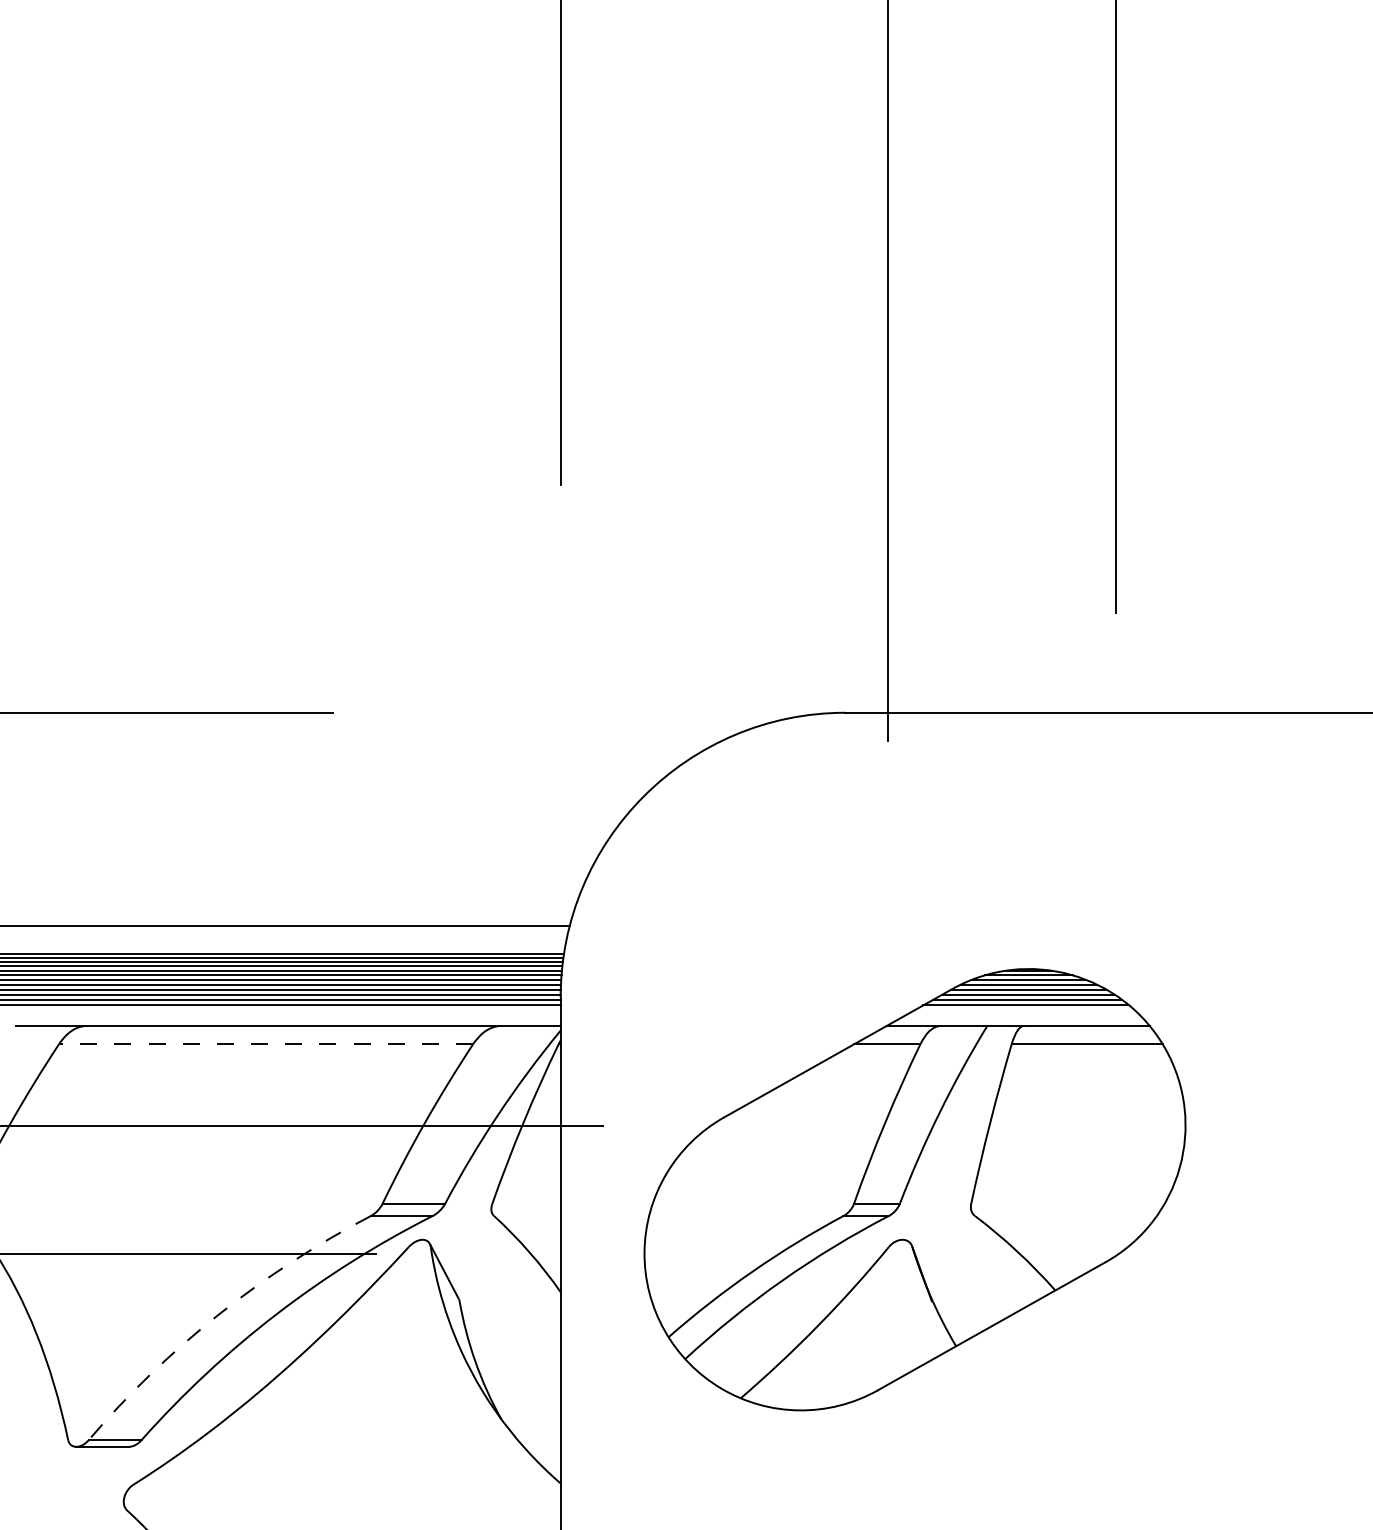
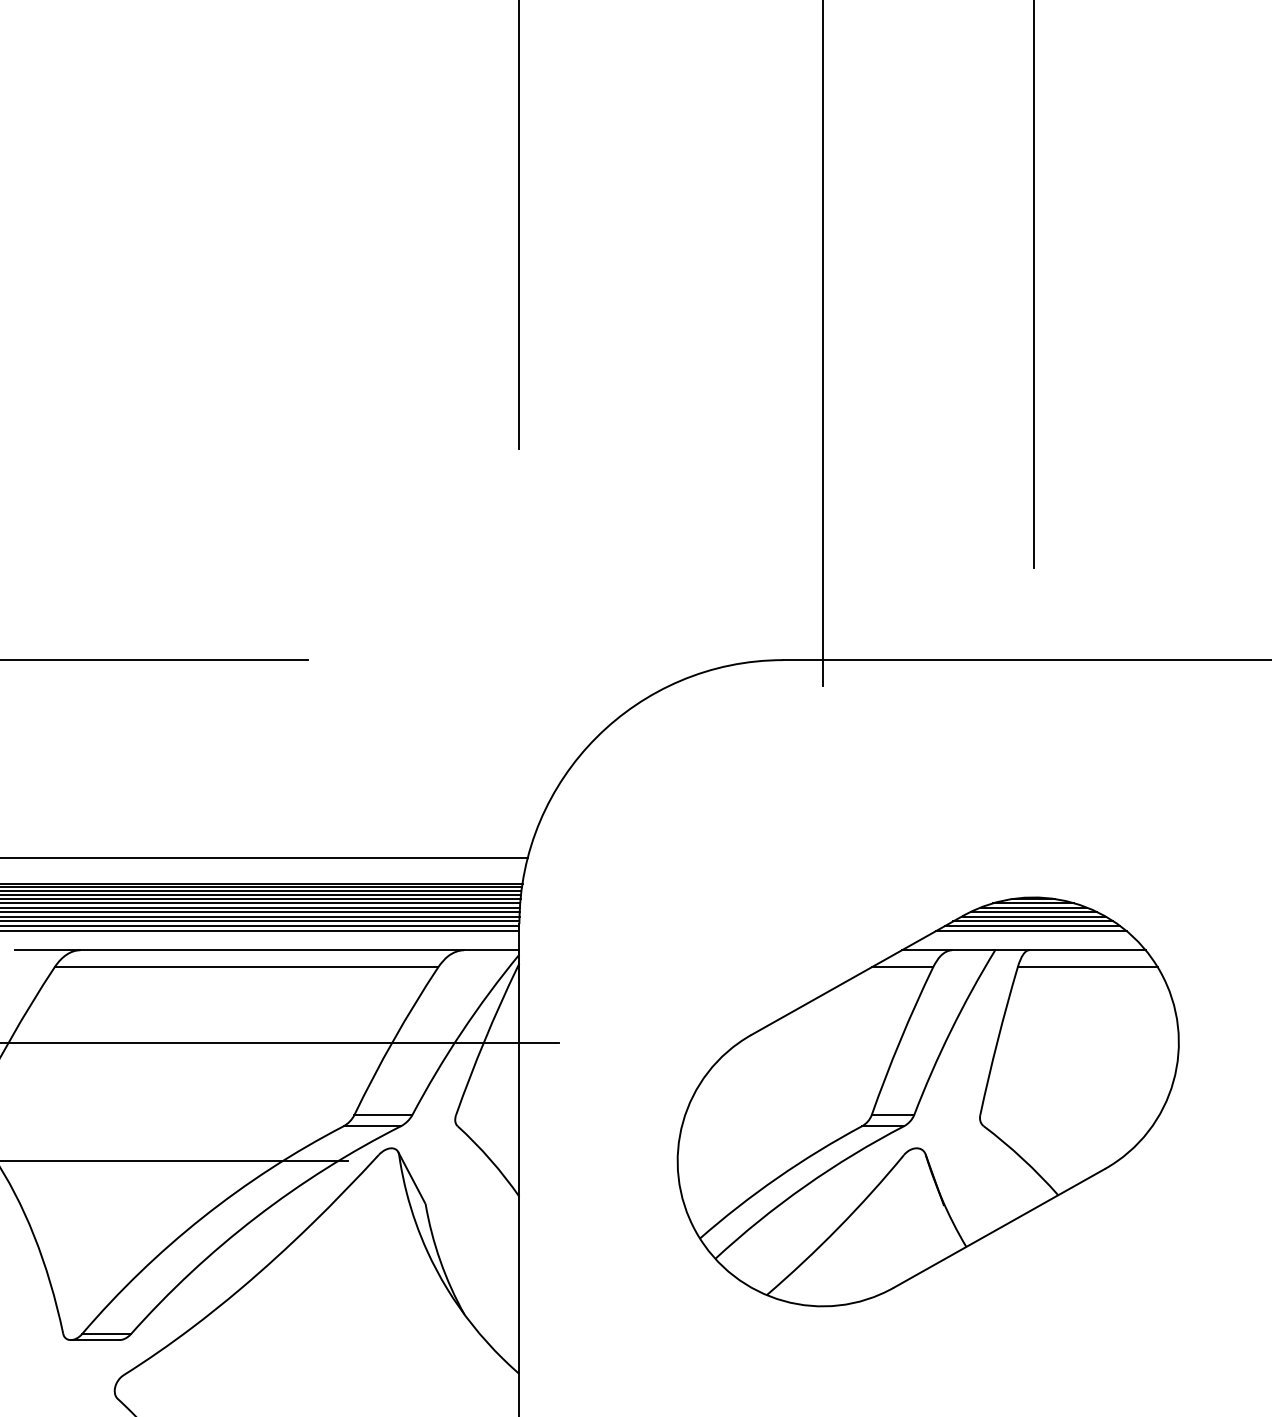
line: (265, 1044) -> (246, 967), dashed -> solid
part: (914, 1189) -> (927, 1101), moved
arc: (218, 1314) -> (202, 1217), dashed -> solid

